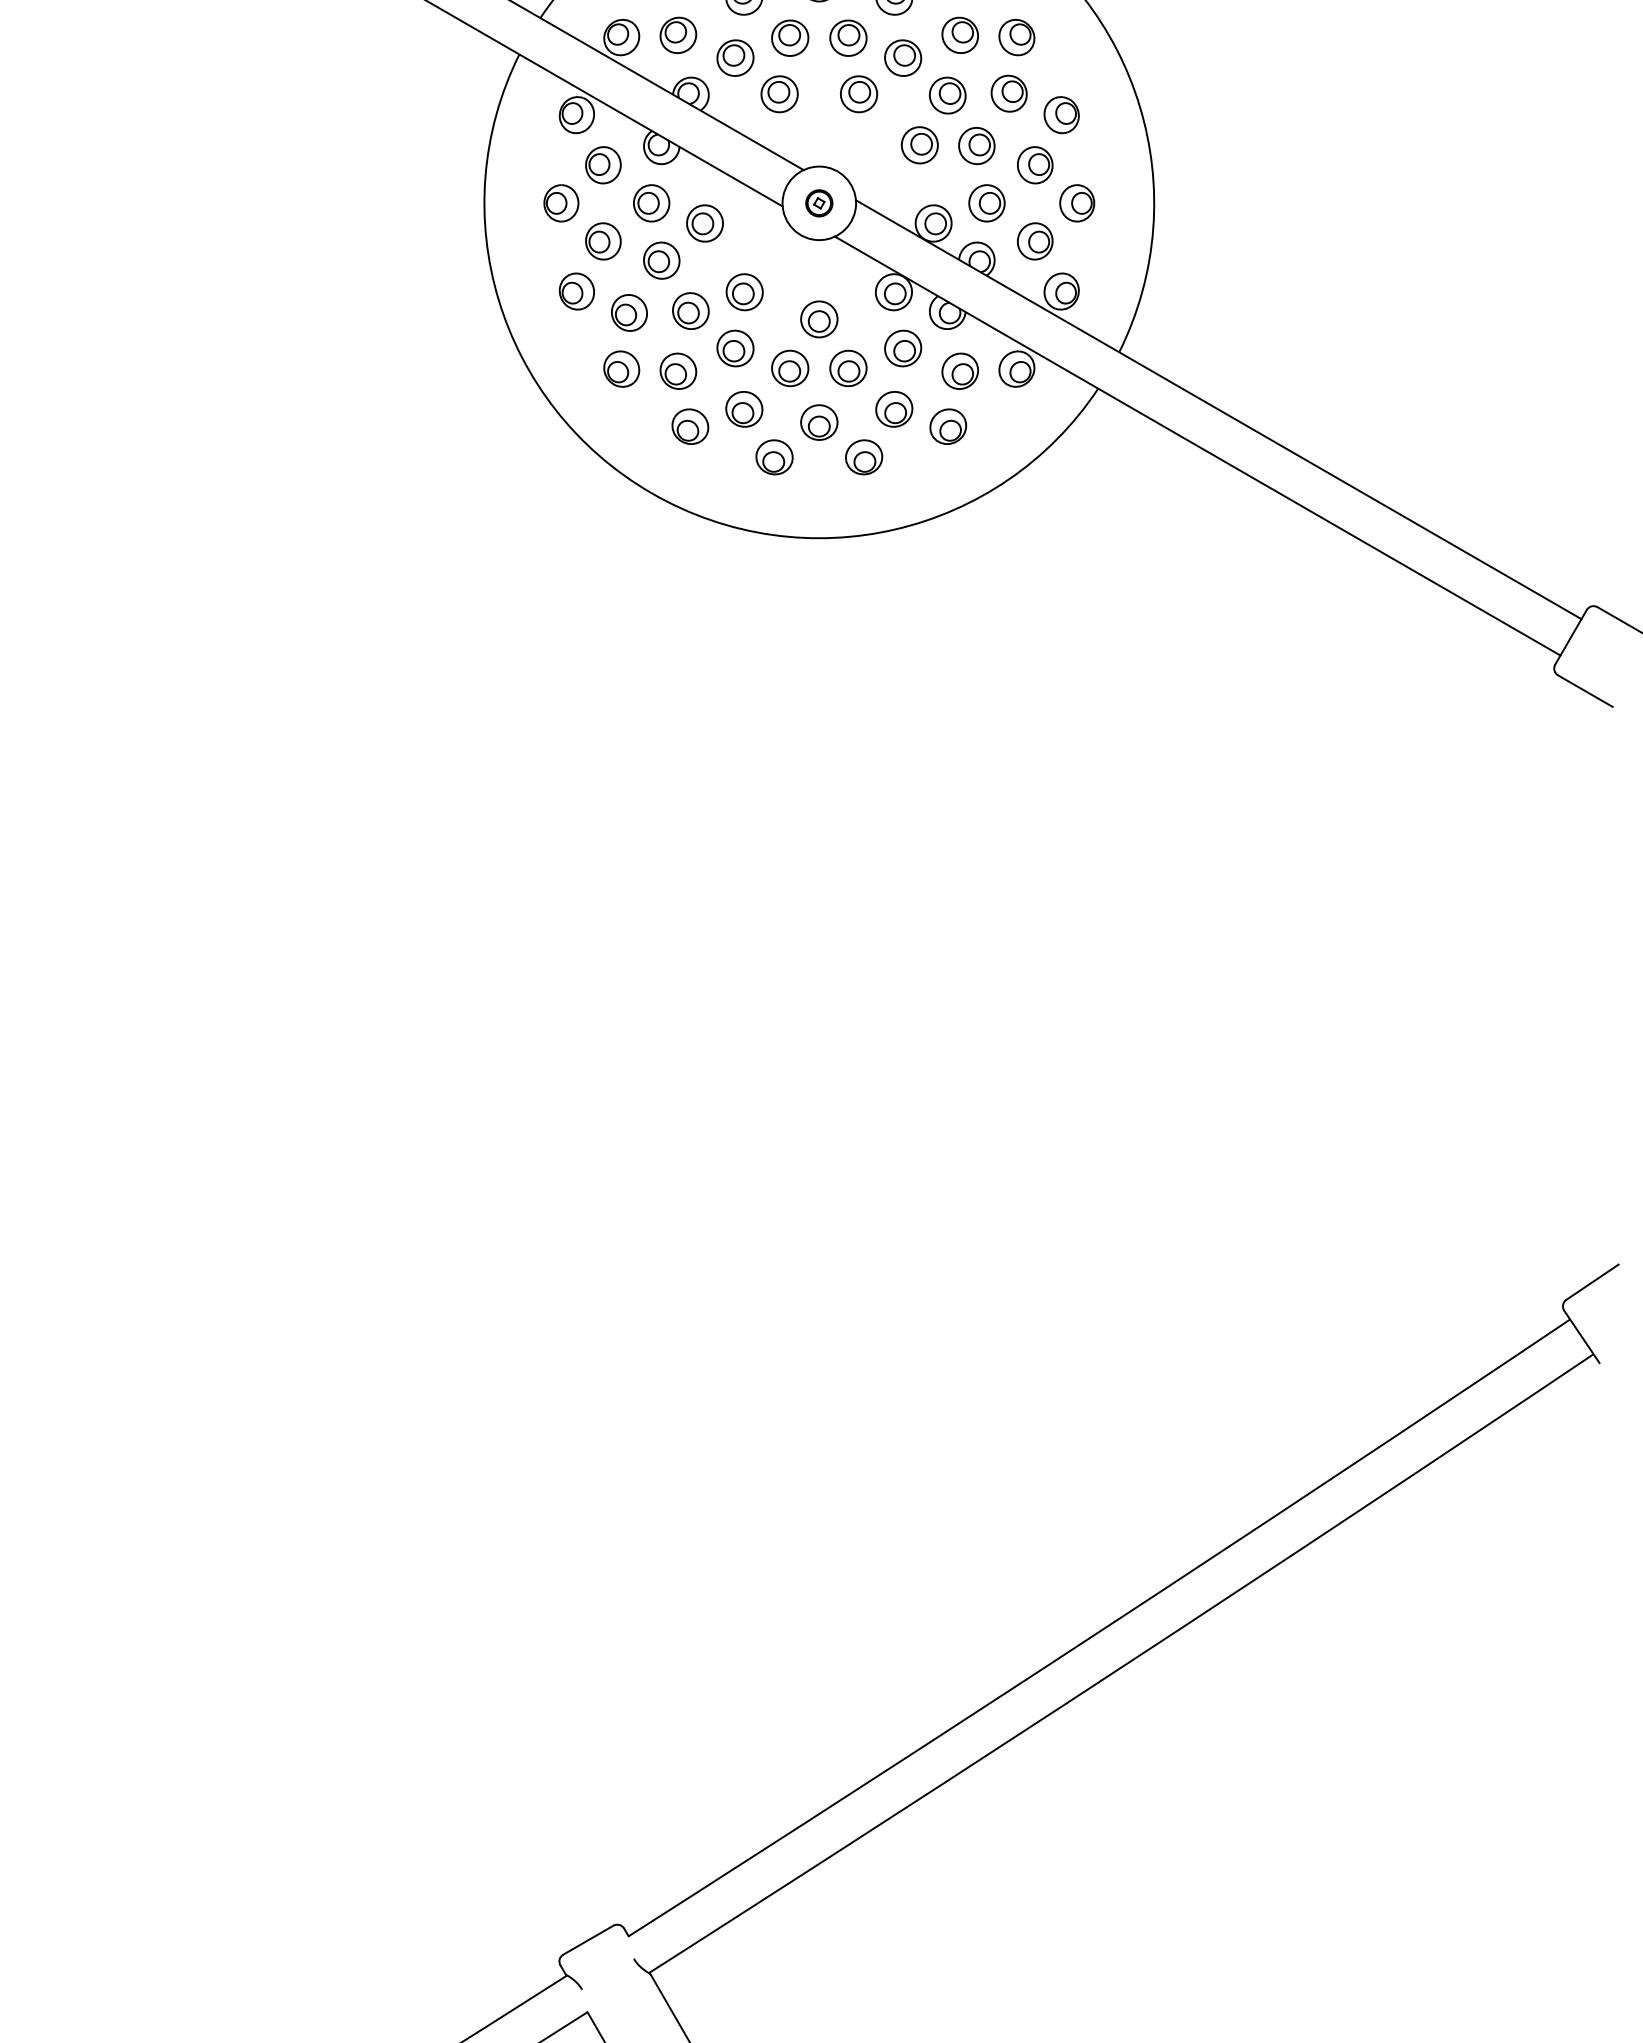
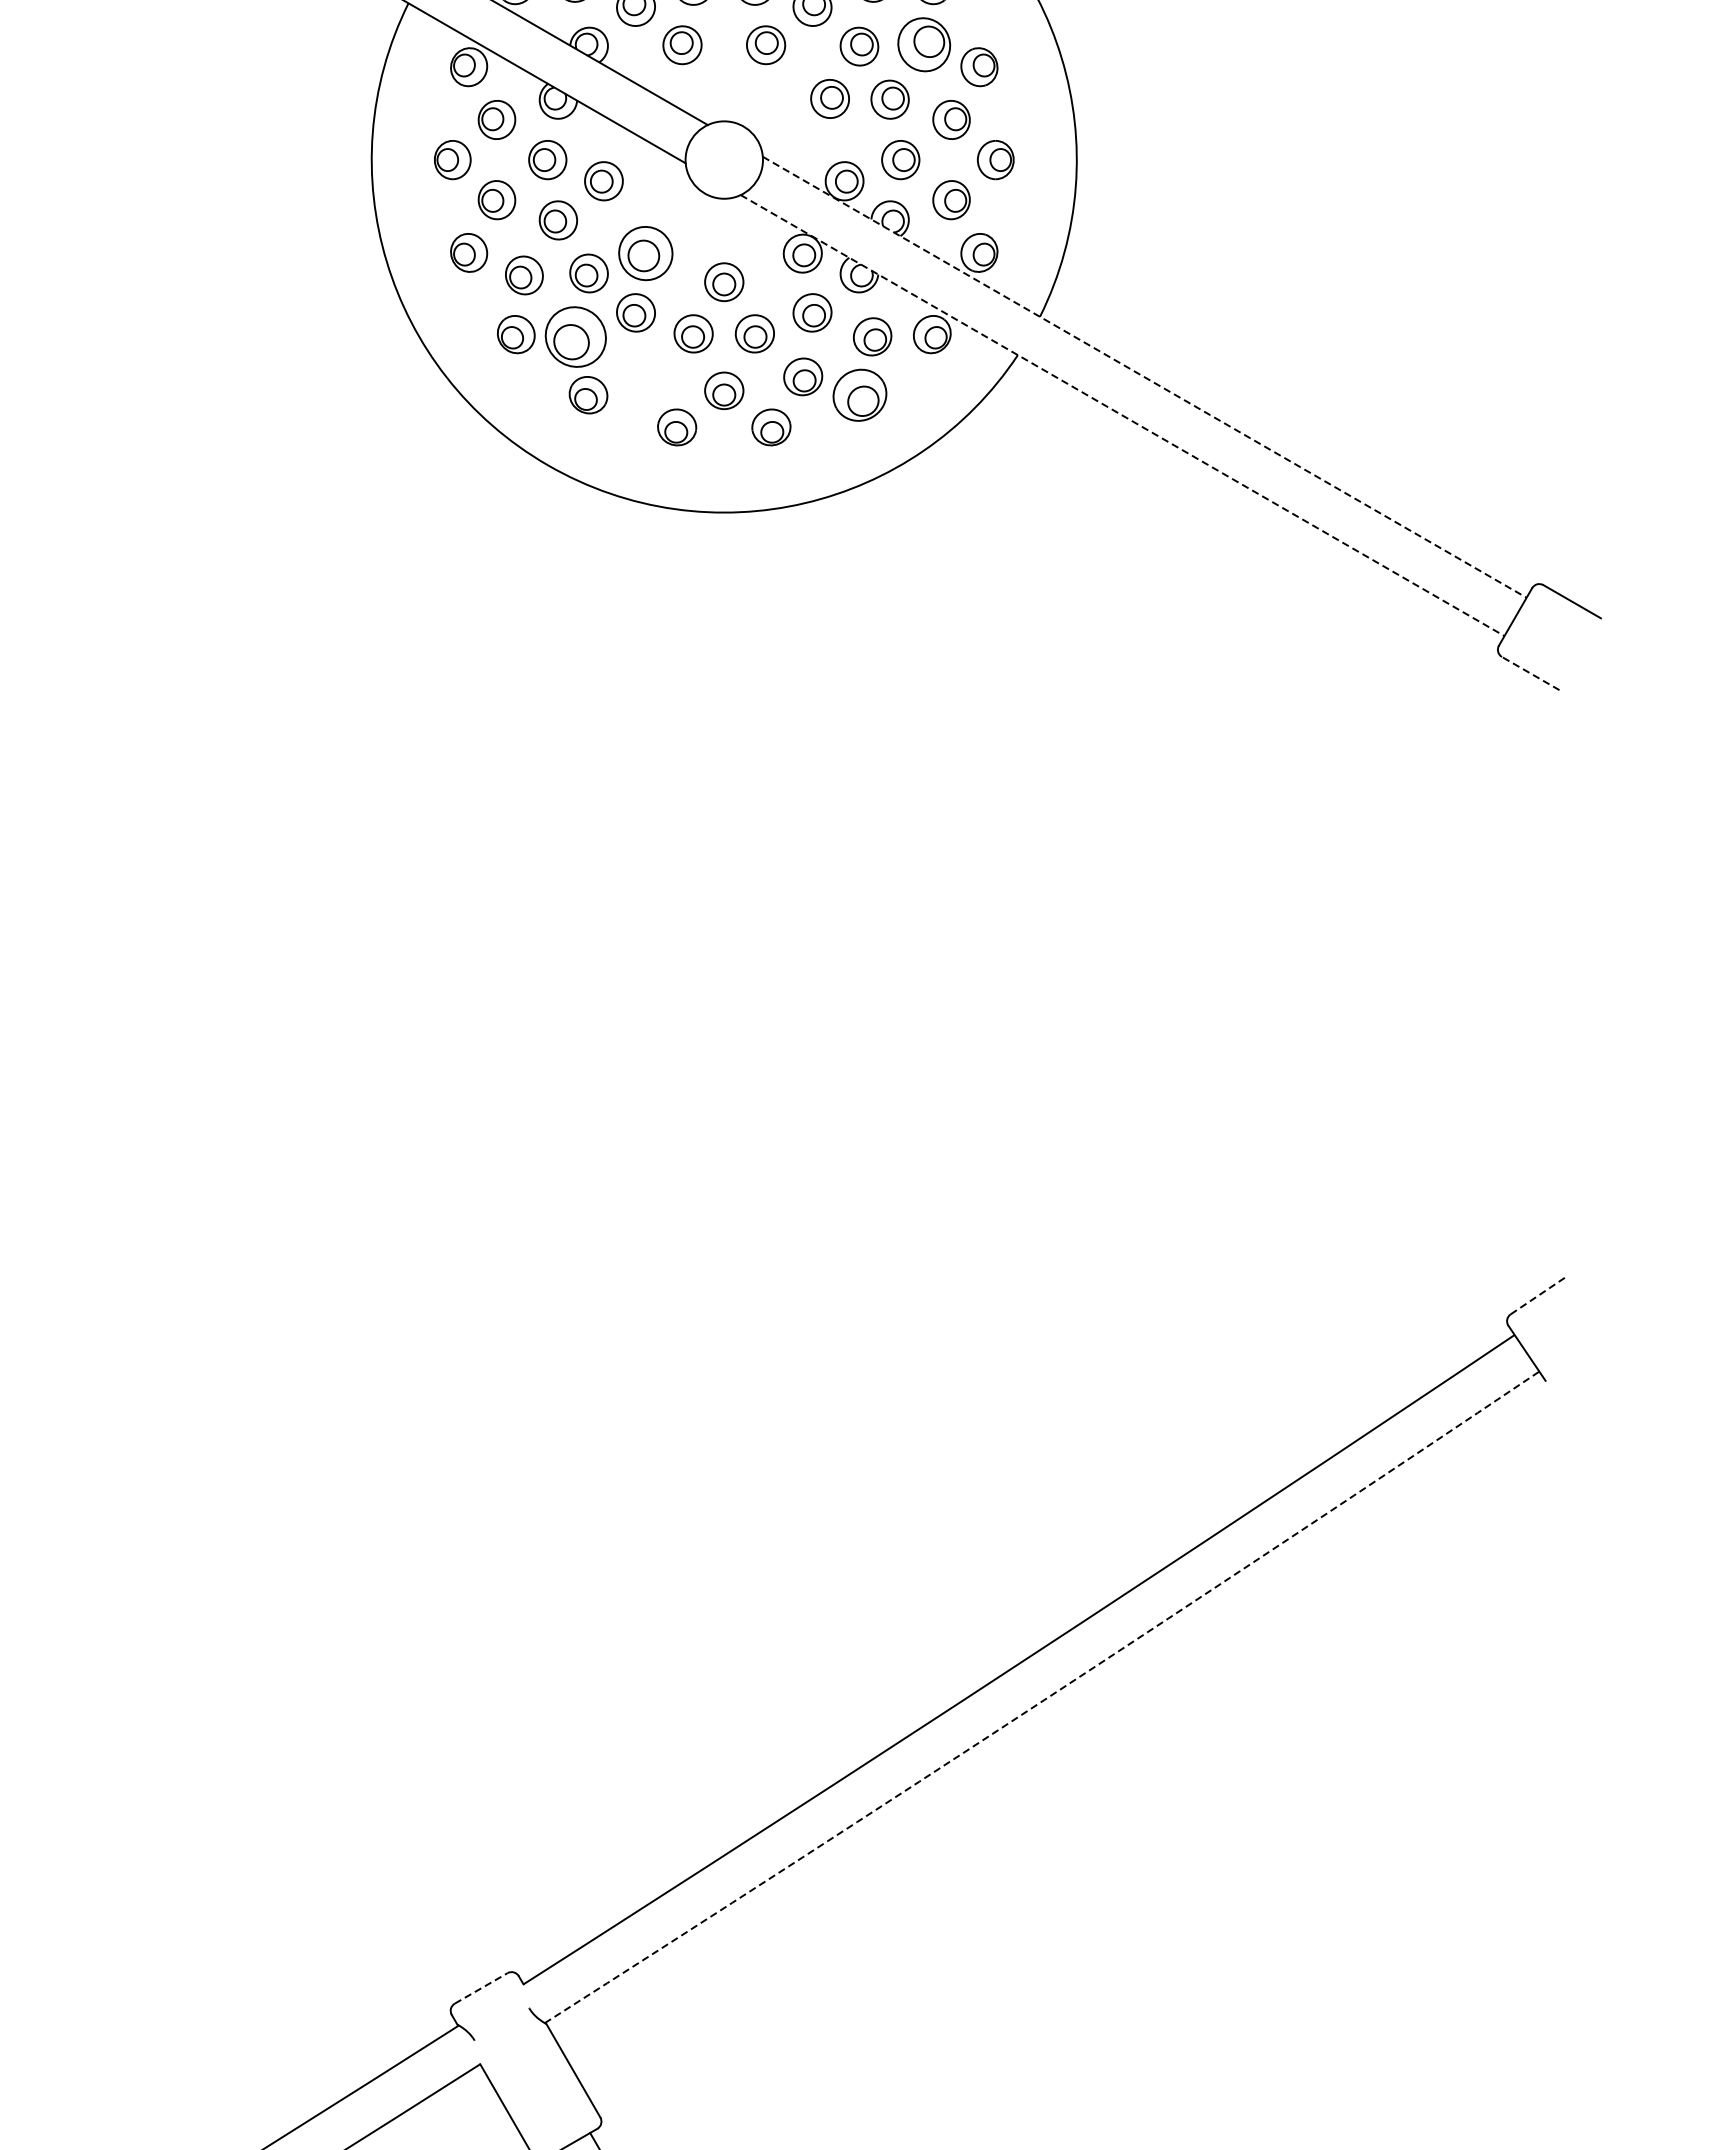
part: (1008, 93) -> (923, 44), size x1.4
part: (819, 203) -> (724, 160), removed
part: (744, 292) -> (645, 253), size x1.4
part: (678, 370) -> (576, 336), size x1.6
part: (744, 409) -> (645, 377), removed
line: (1218, 409) -> (1144, 377), solid -> dashed
part: (948, 426) -> (860, 394), size x1.4
line: (1197, 446) -> (1122, 416), solid -> dashed
line: (1585, 691) -> (1530, 673), solid -> dashed
line: (1592, 1282) -> (1538, 1296), solid -> dashed
arc: (1123, 1666) -> (1044, 1700), solid -> dashed
line: (588, 1940) -> (481, 1988), solid -> dashed

